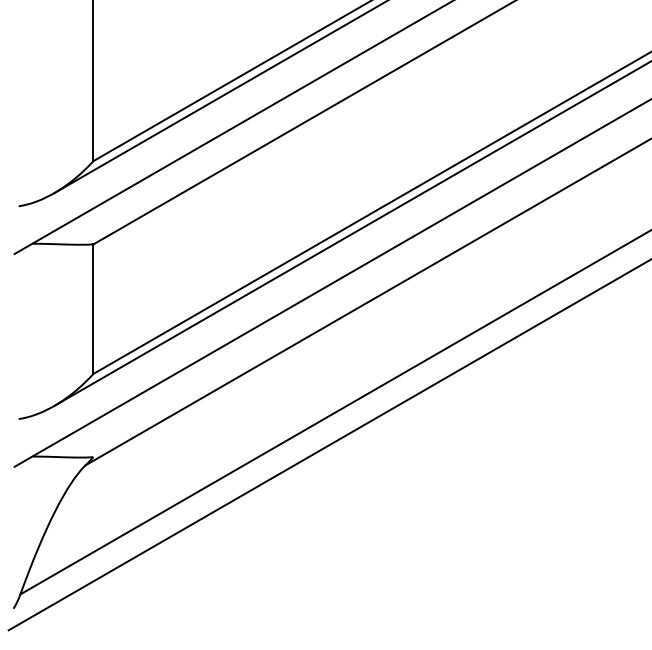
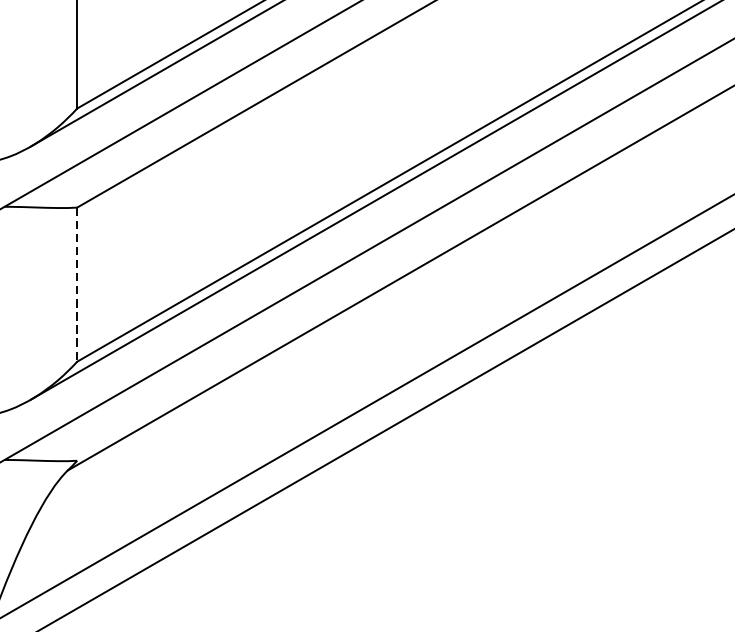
line: (93, 309) -> (77, 285), solid -> dashed

